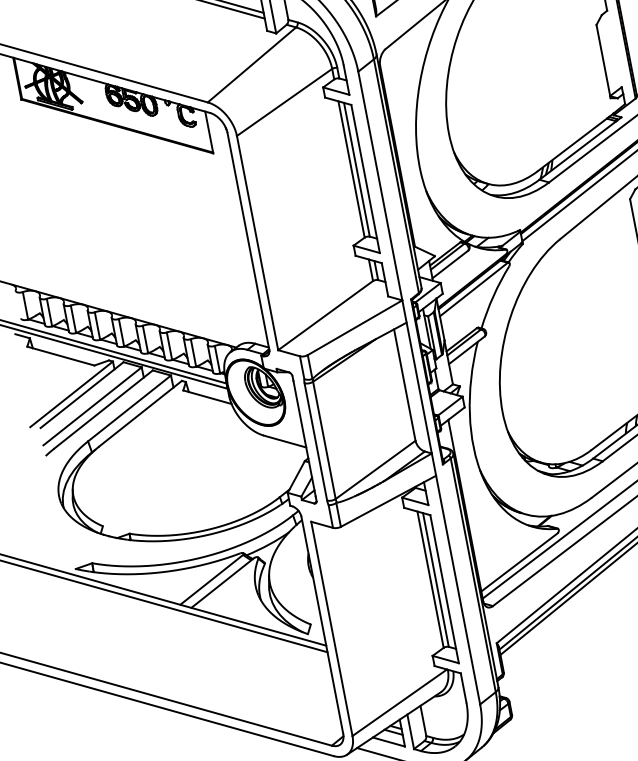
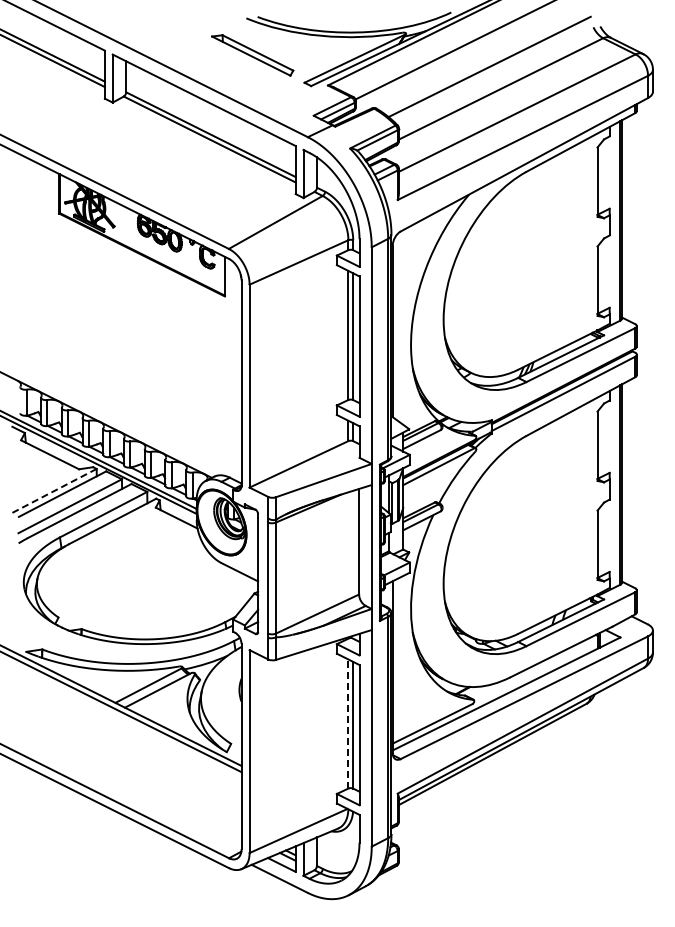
line: (70, 394) -> (52, 491), solid -> dashed
line: (430, 580) -> (348, 724), solid -> dashed

